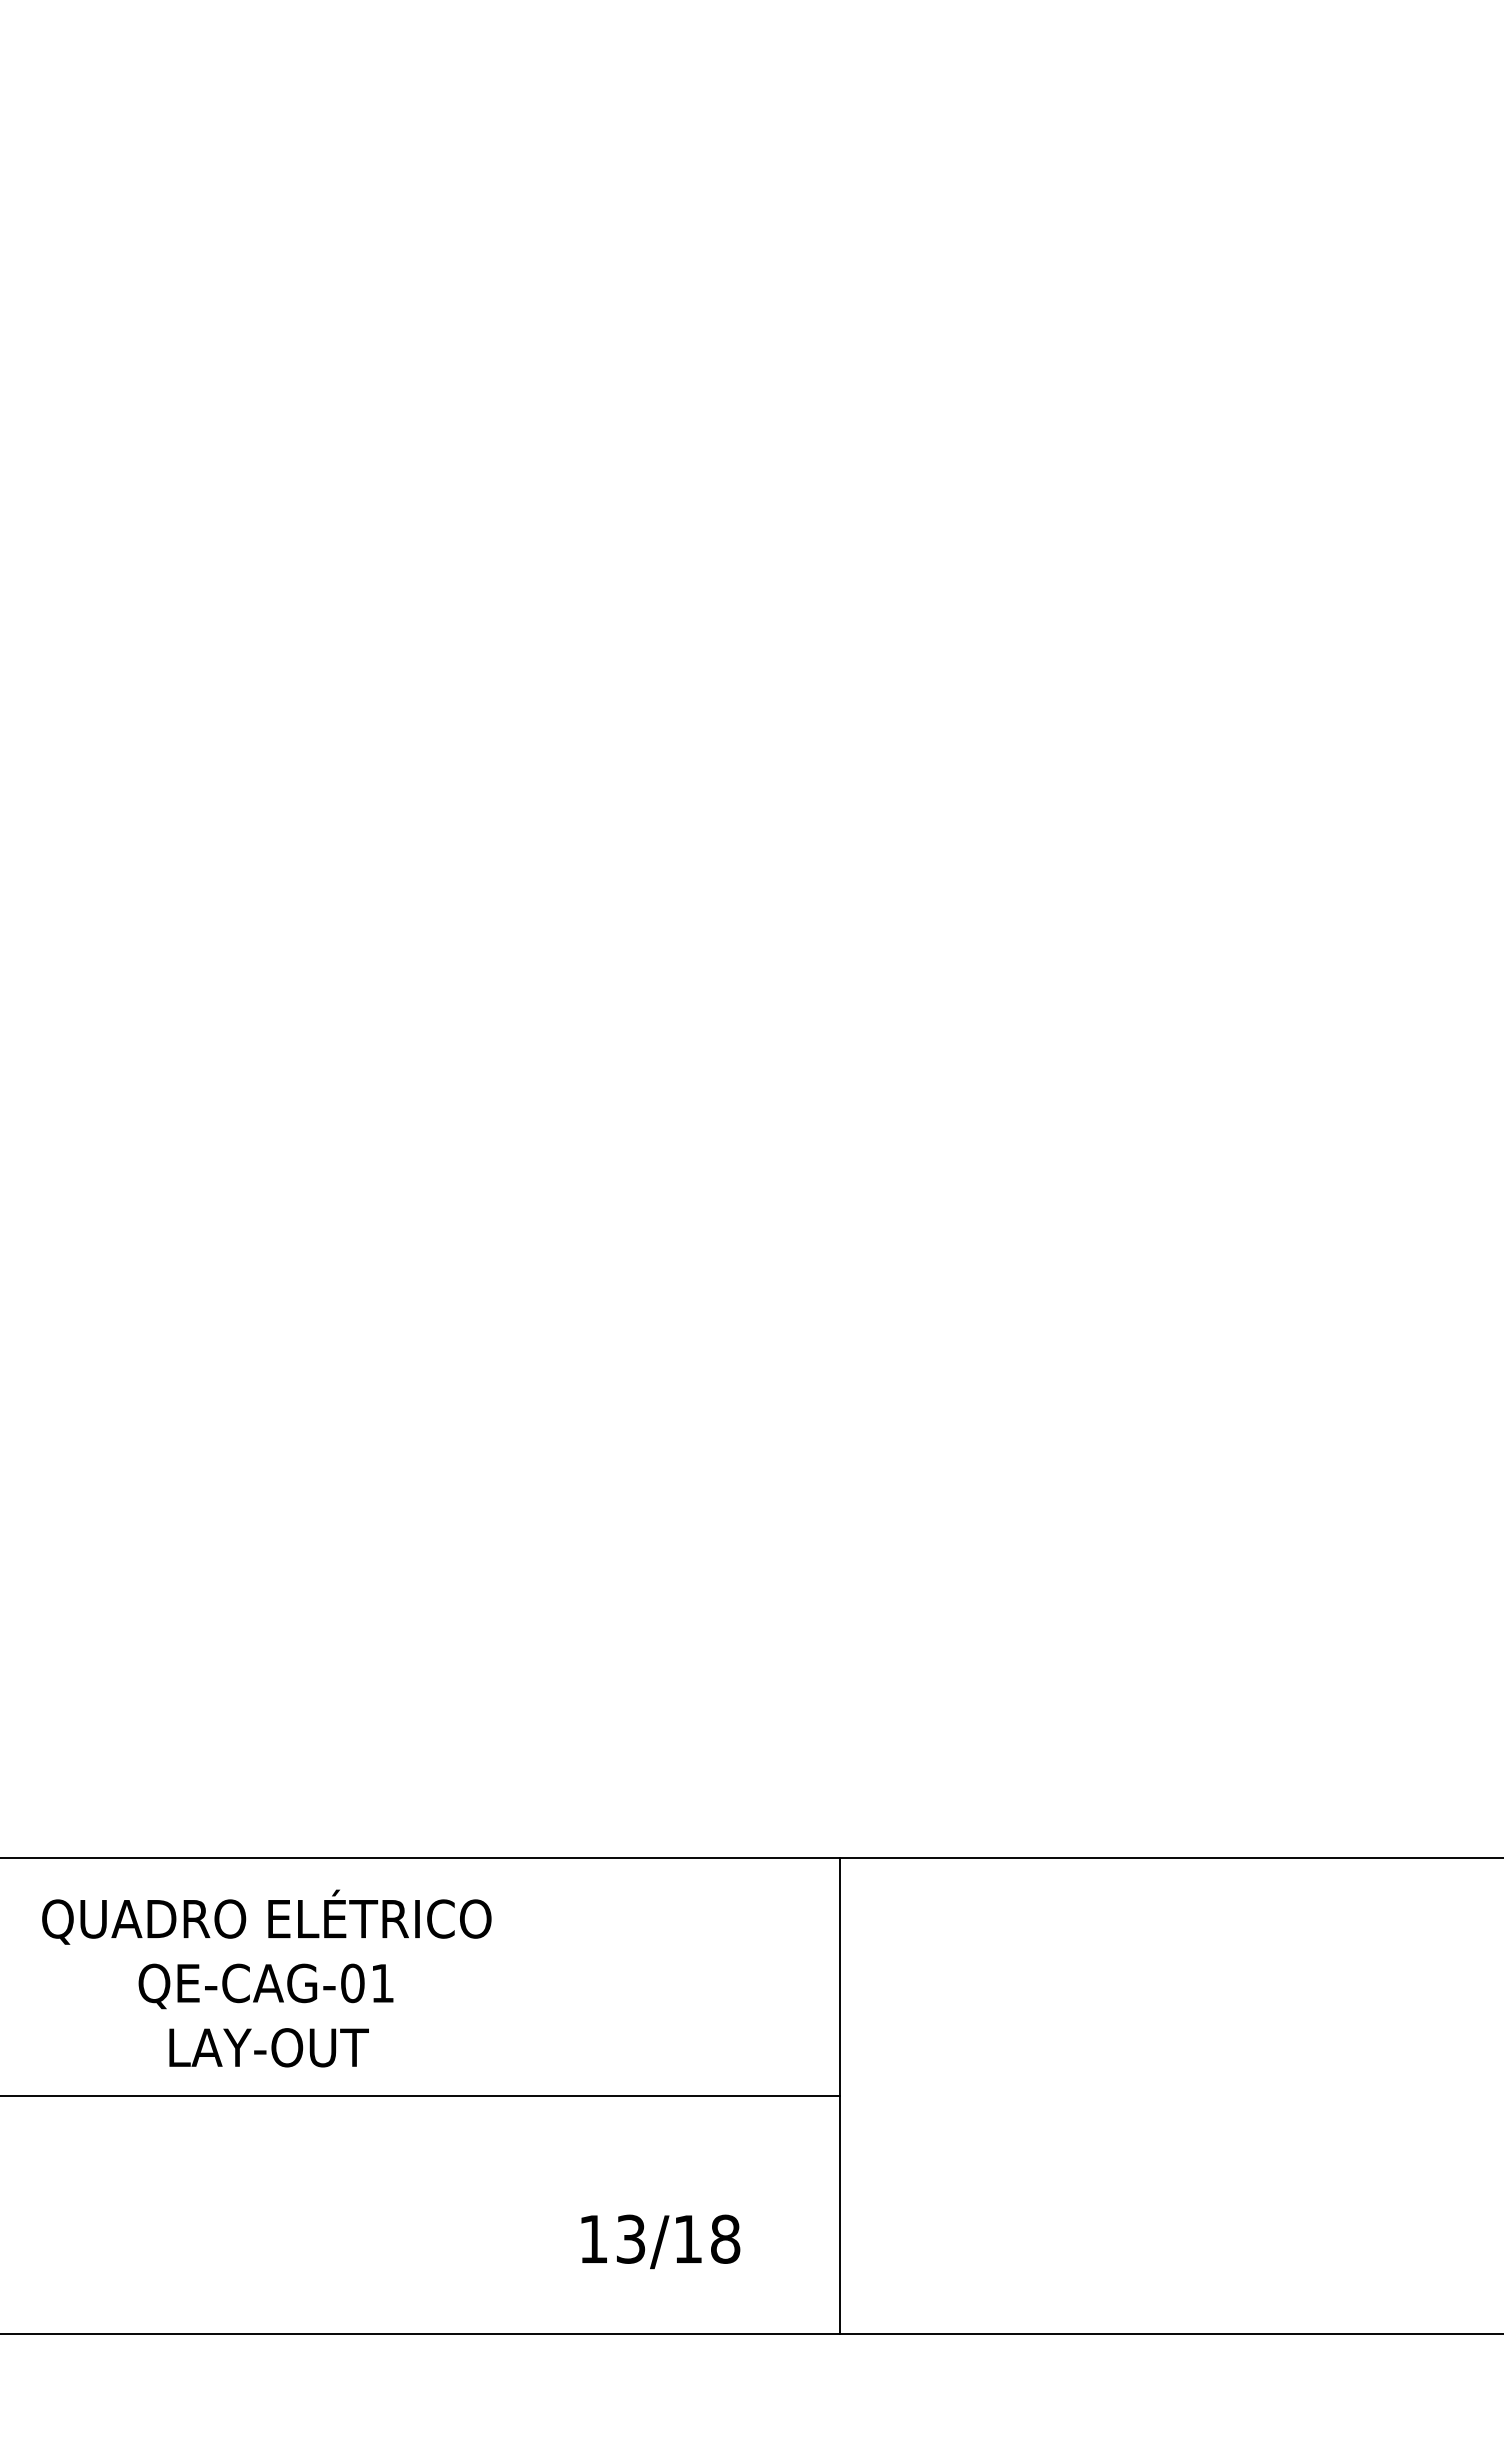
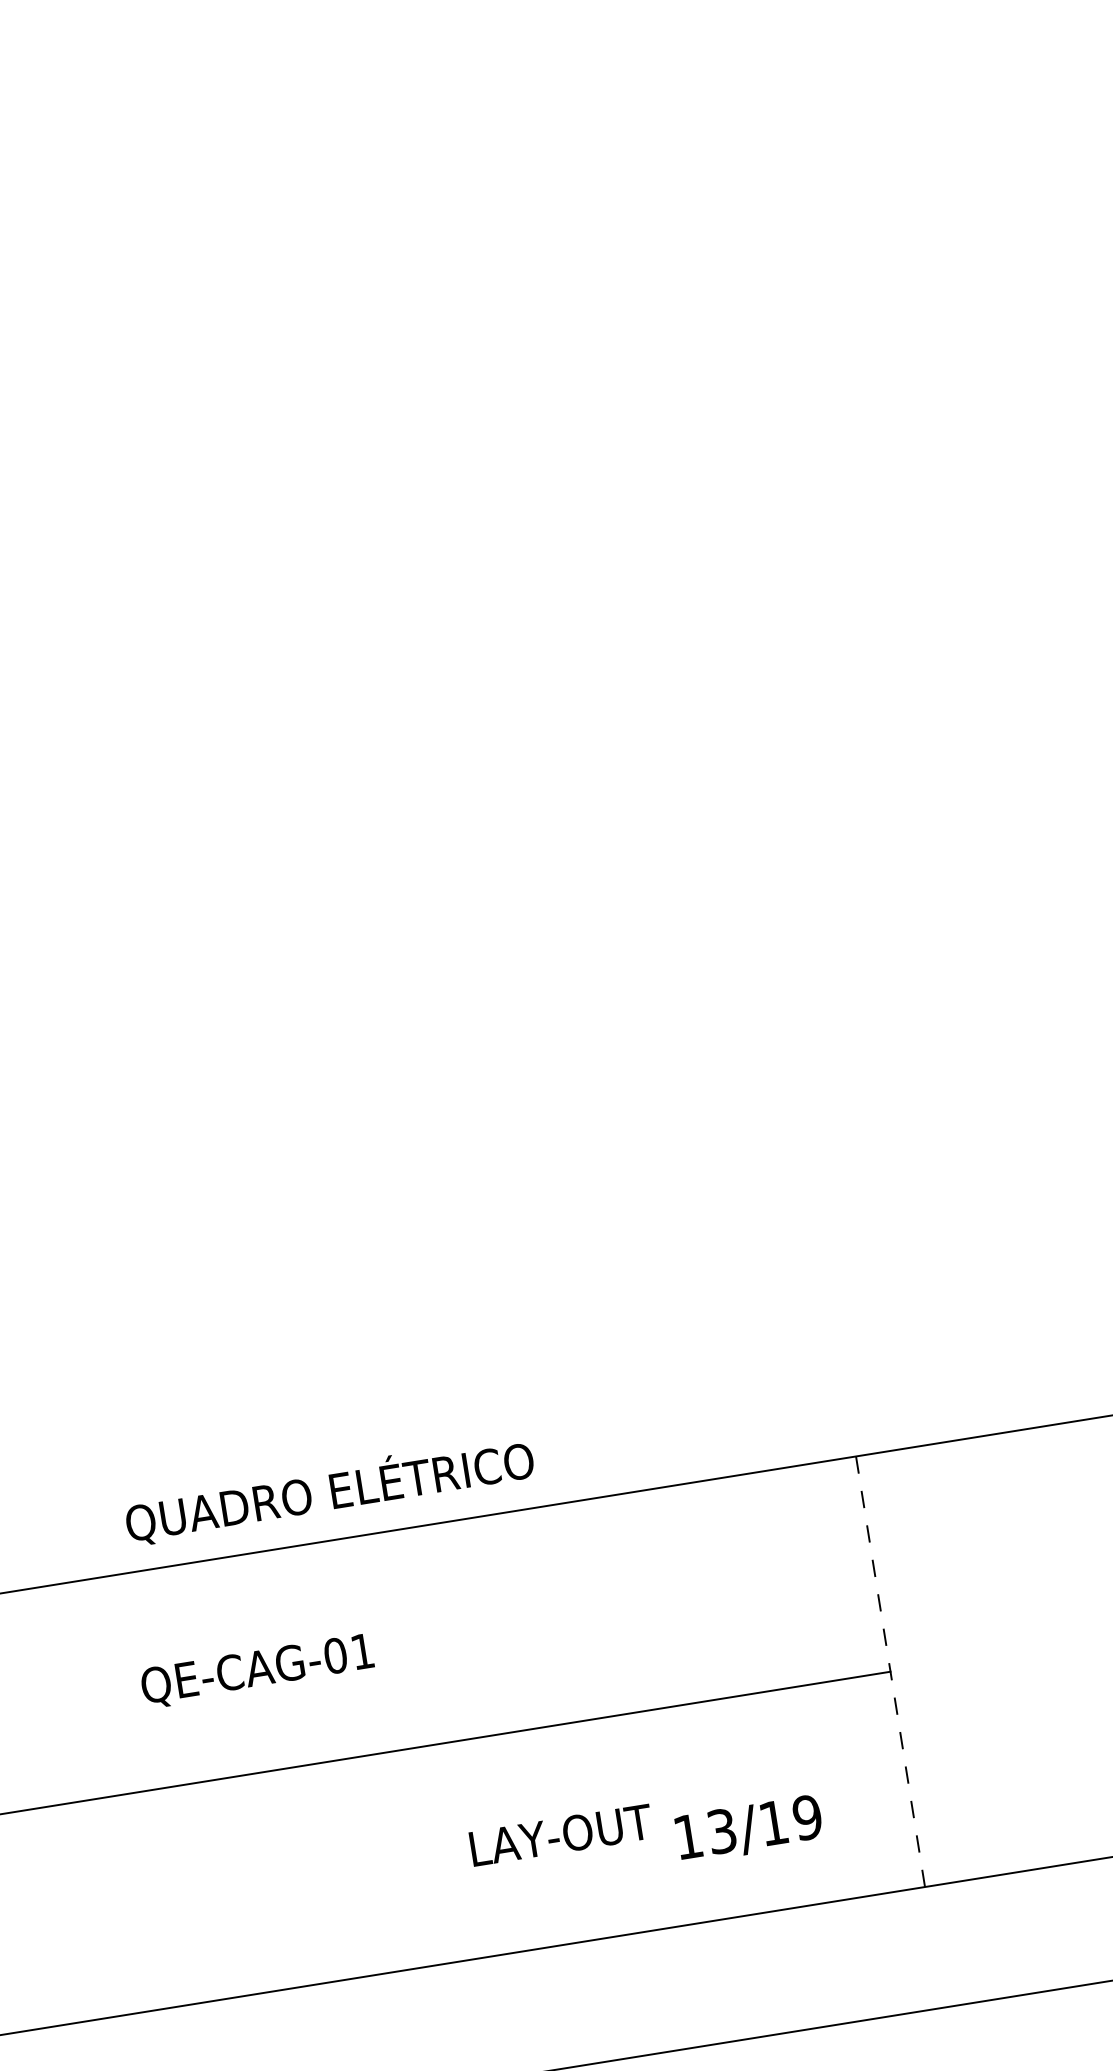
text: (266, 1916) -> (329, 1489), moved
text: (265, 1986) -> (257, 1671), moved
text: (268, 2047) -> (560, 1835), moved
line: (840, 2096) -> (890, 1671), solid -> dashed
text: (725, 2238) -> (807, 1816), 13/18 -> 13/19

